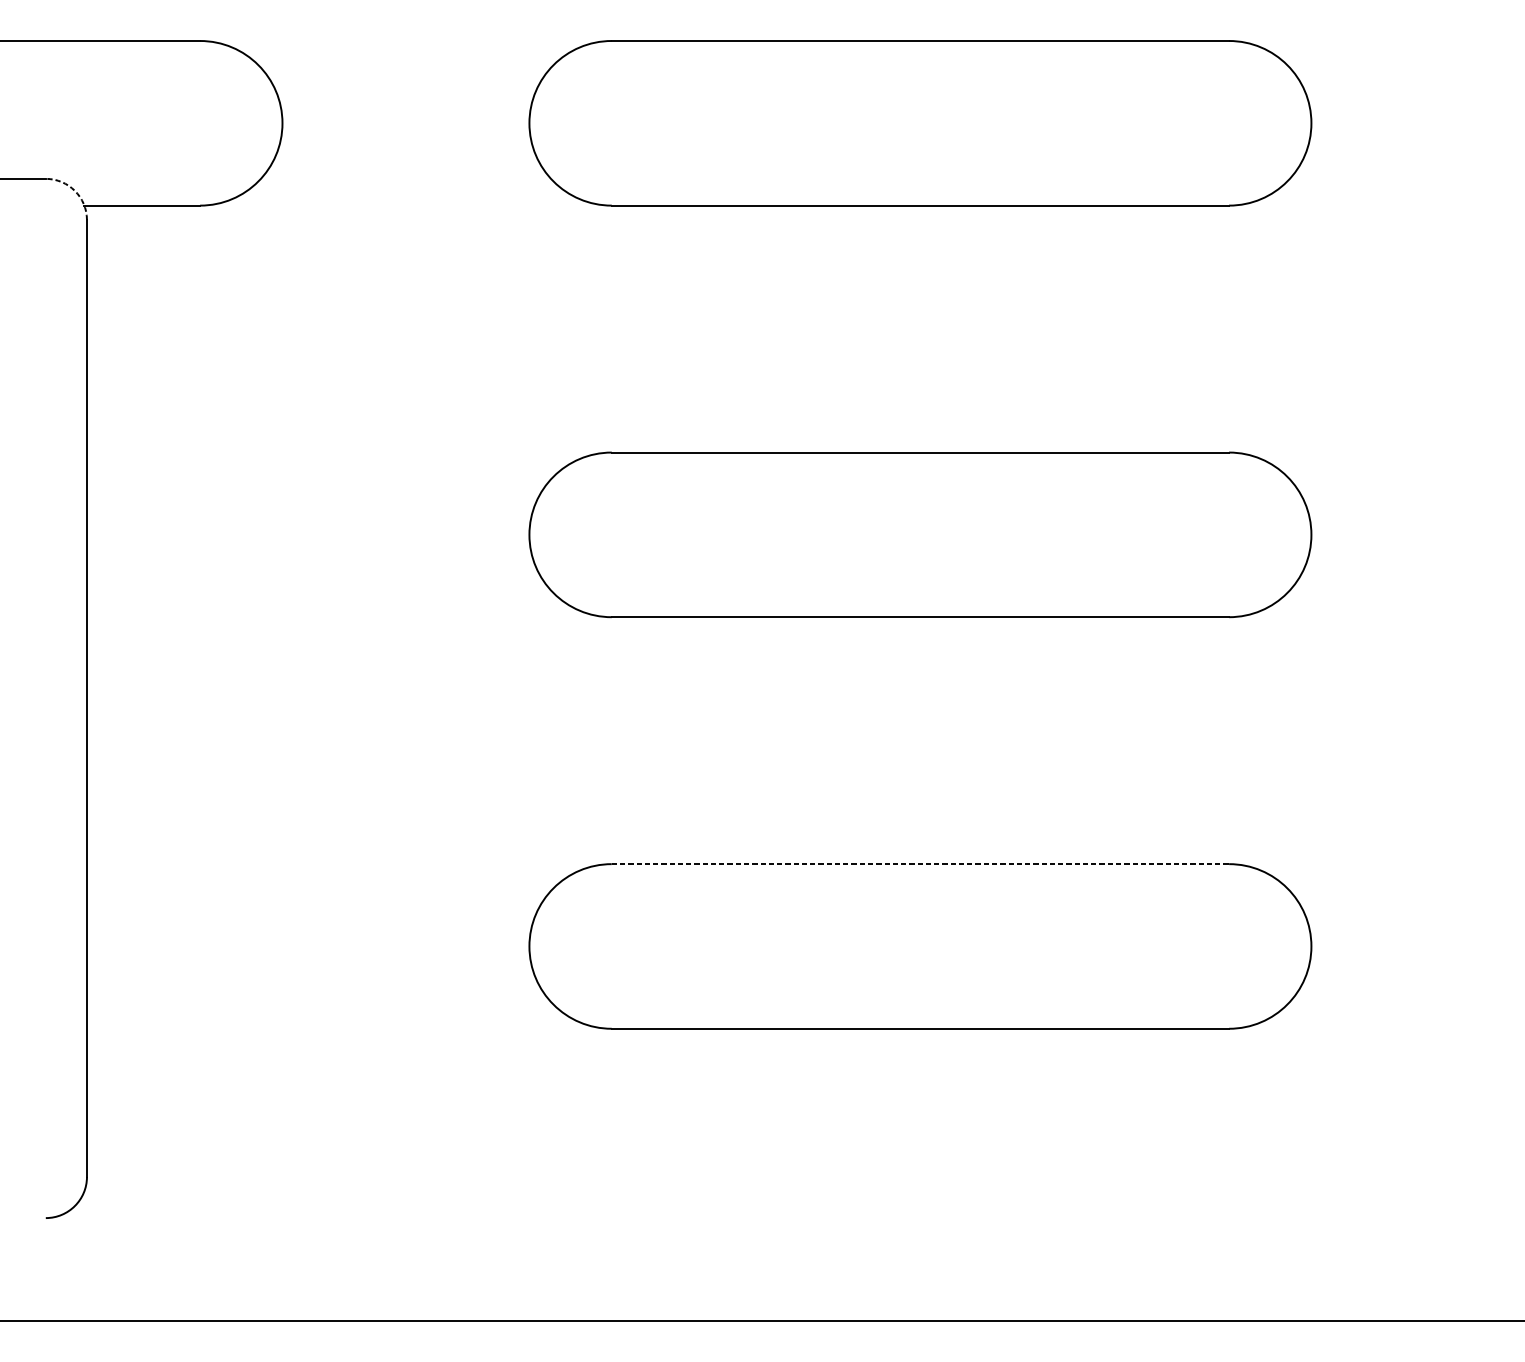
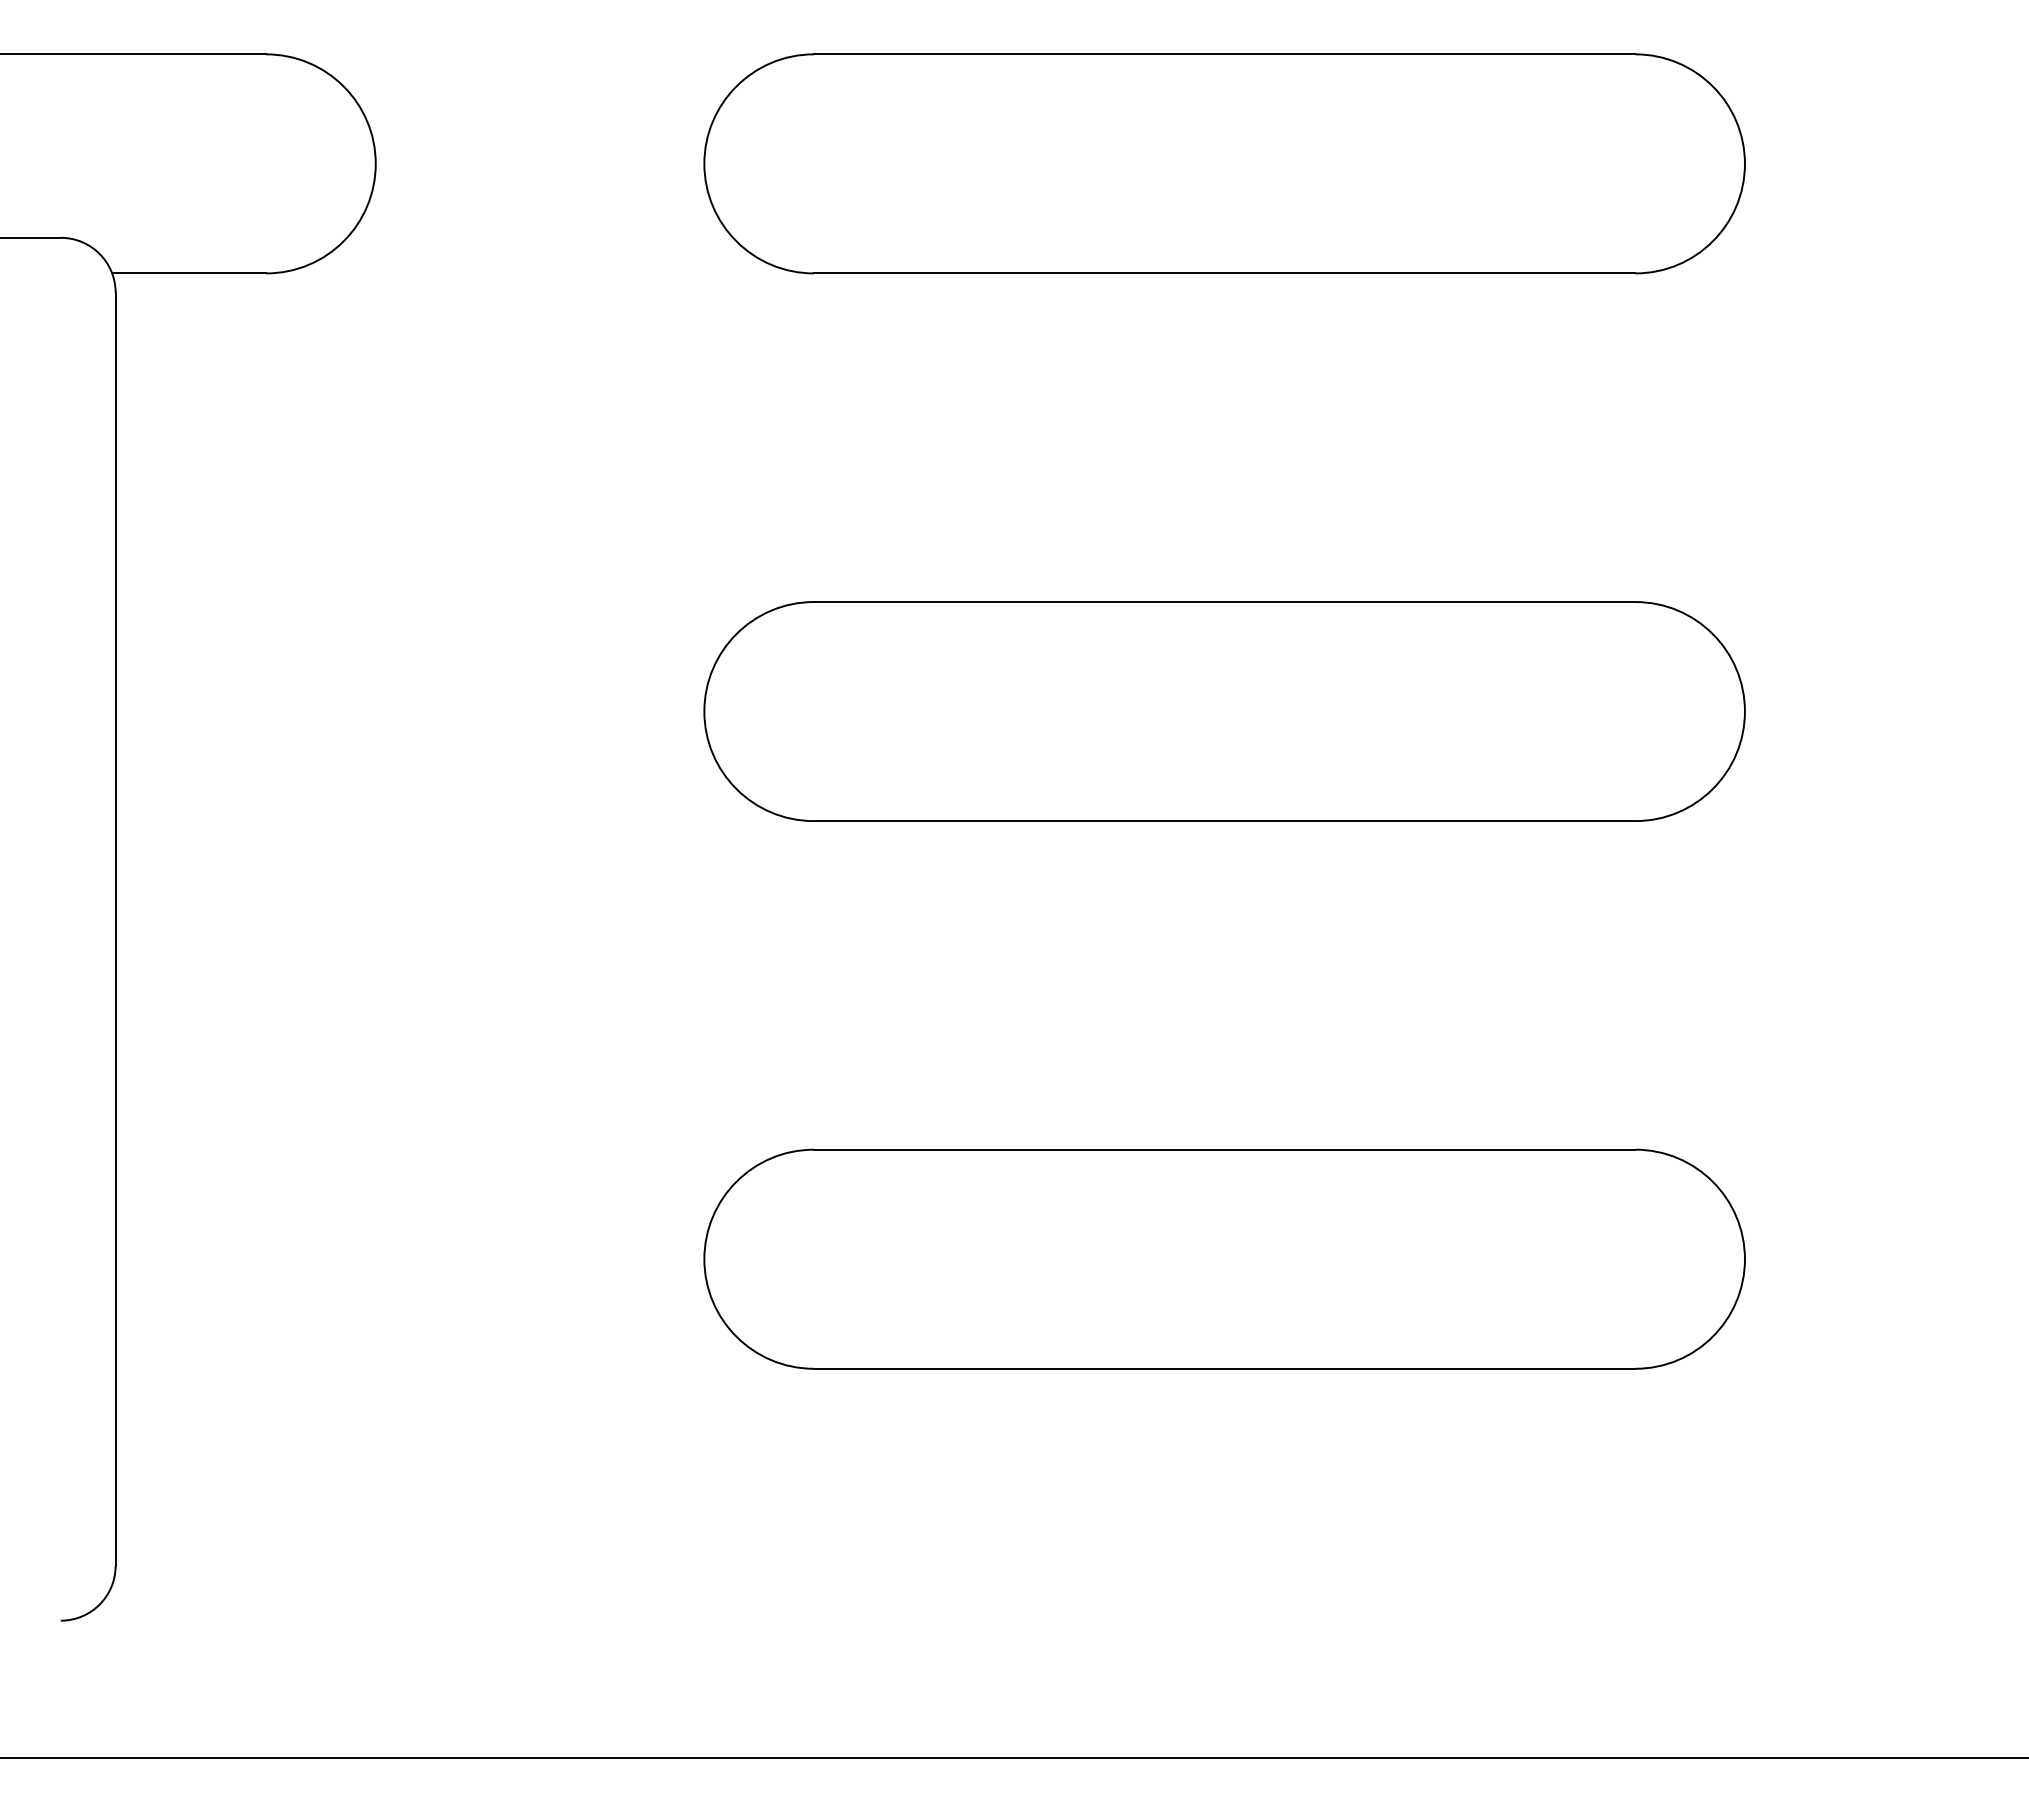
arc: (74, 190) -> (99, 253), dashed -> solid
line: (920, 863) -> (1224, 1149), dashed -> solid

